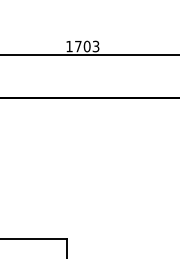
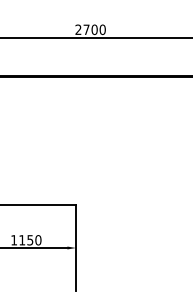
text: (82, 46) -> (90, 29), 1703 -> 2700

